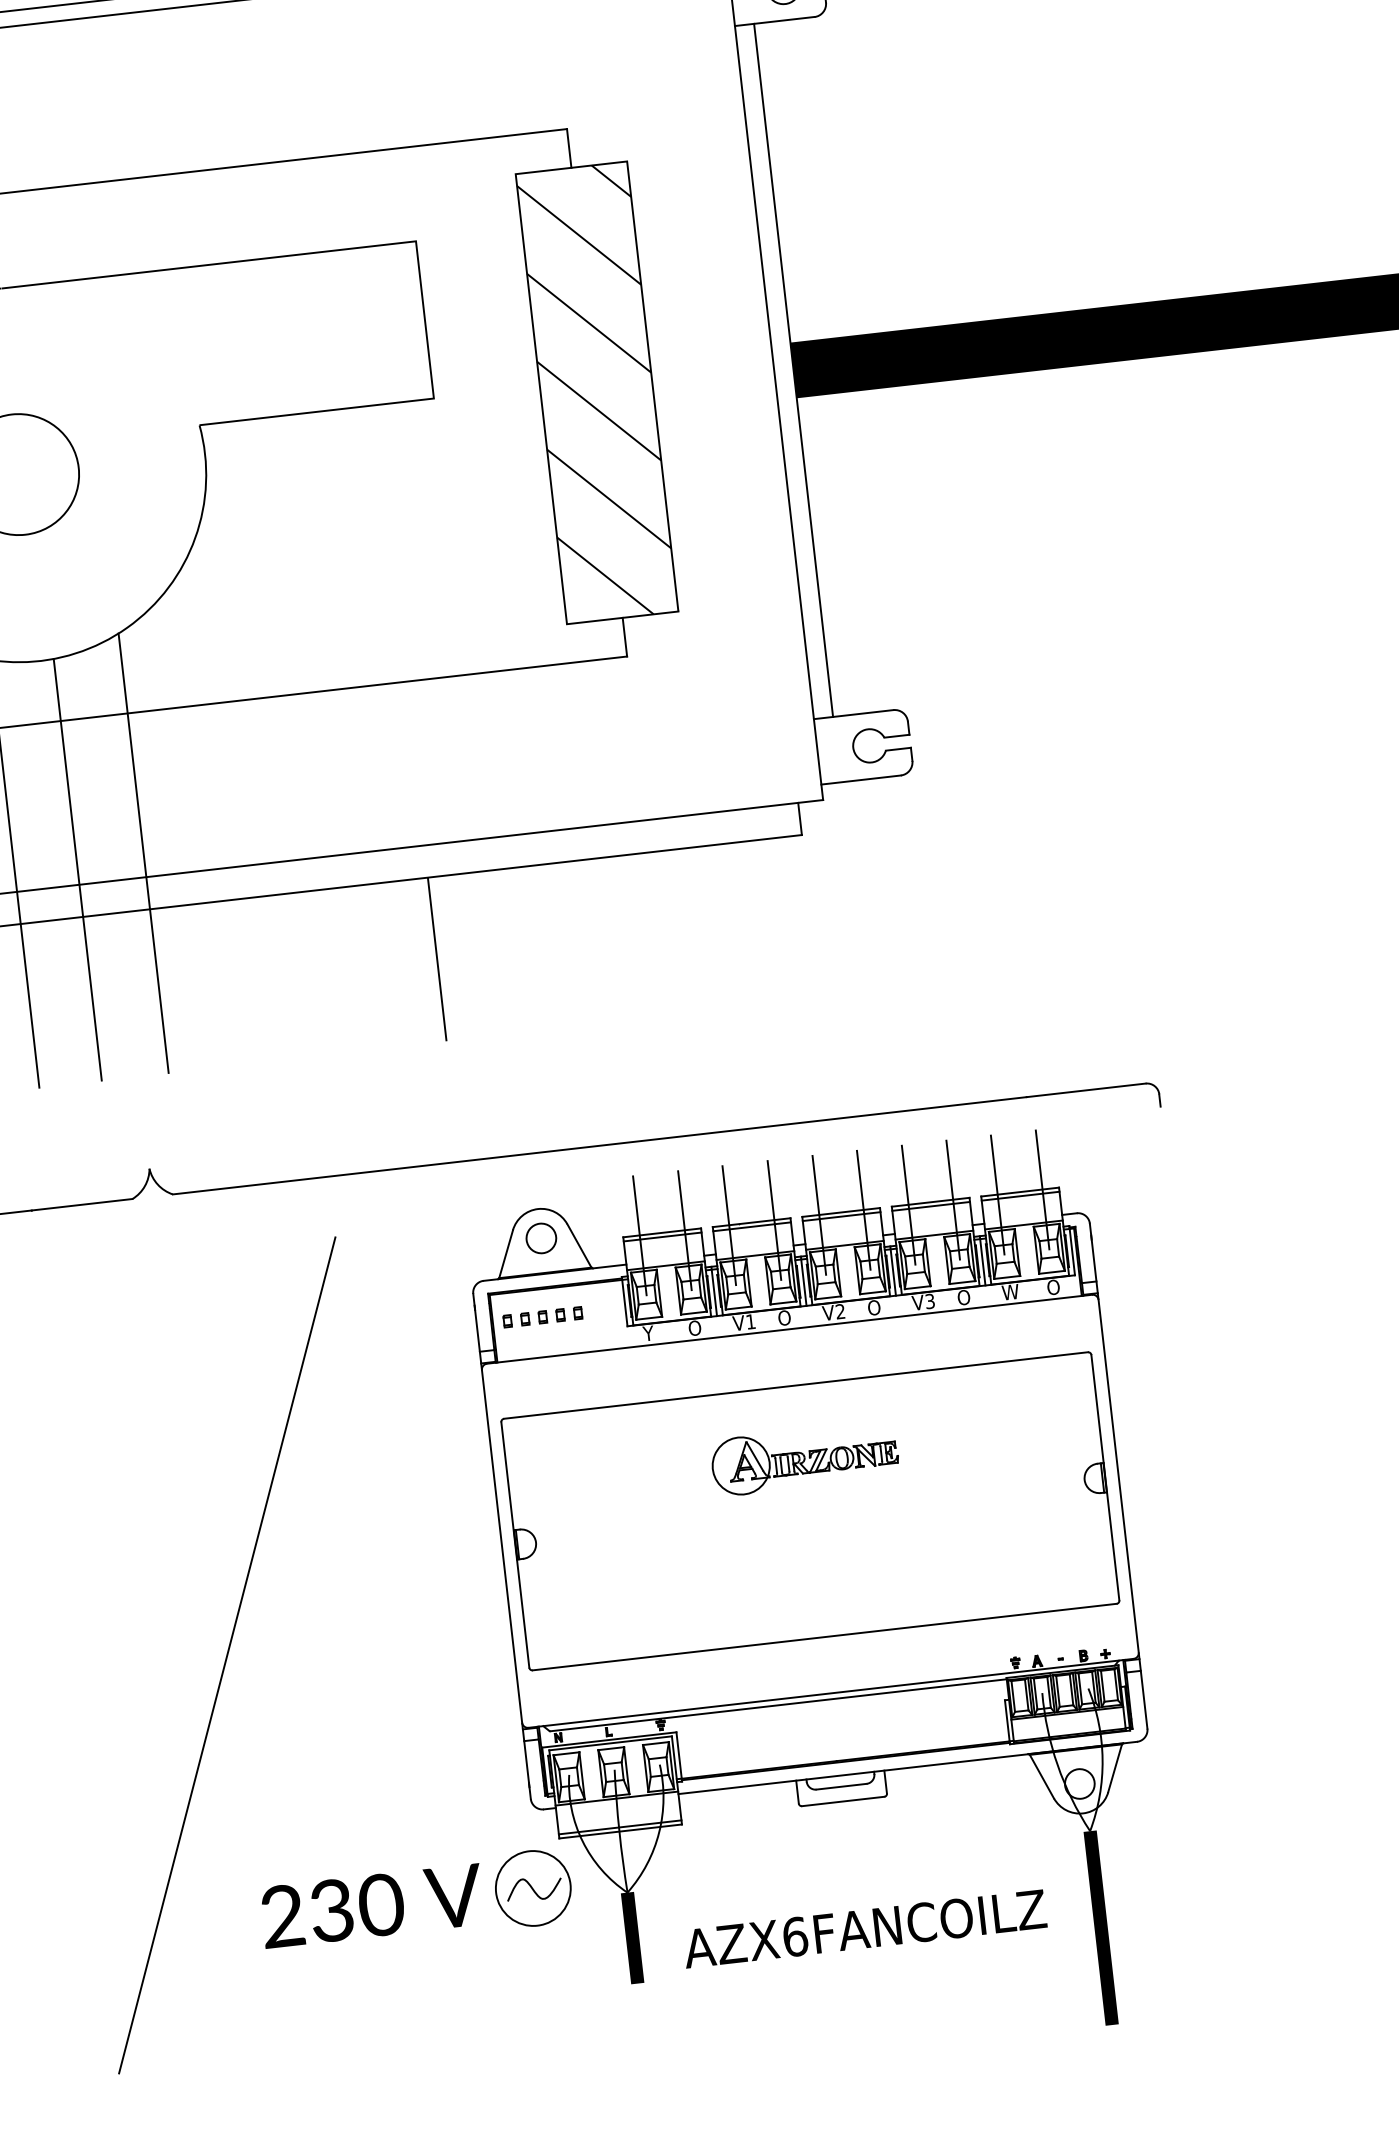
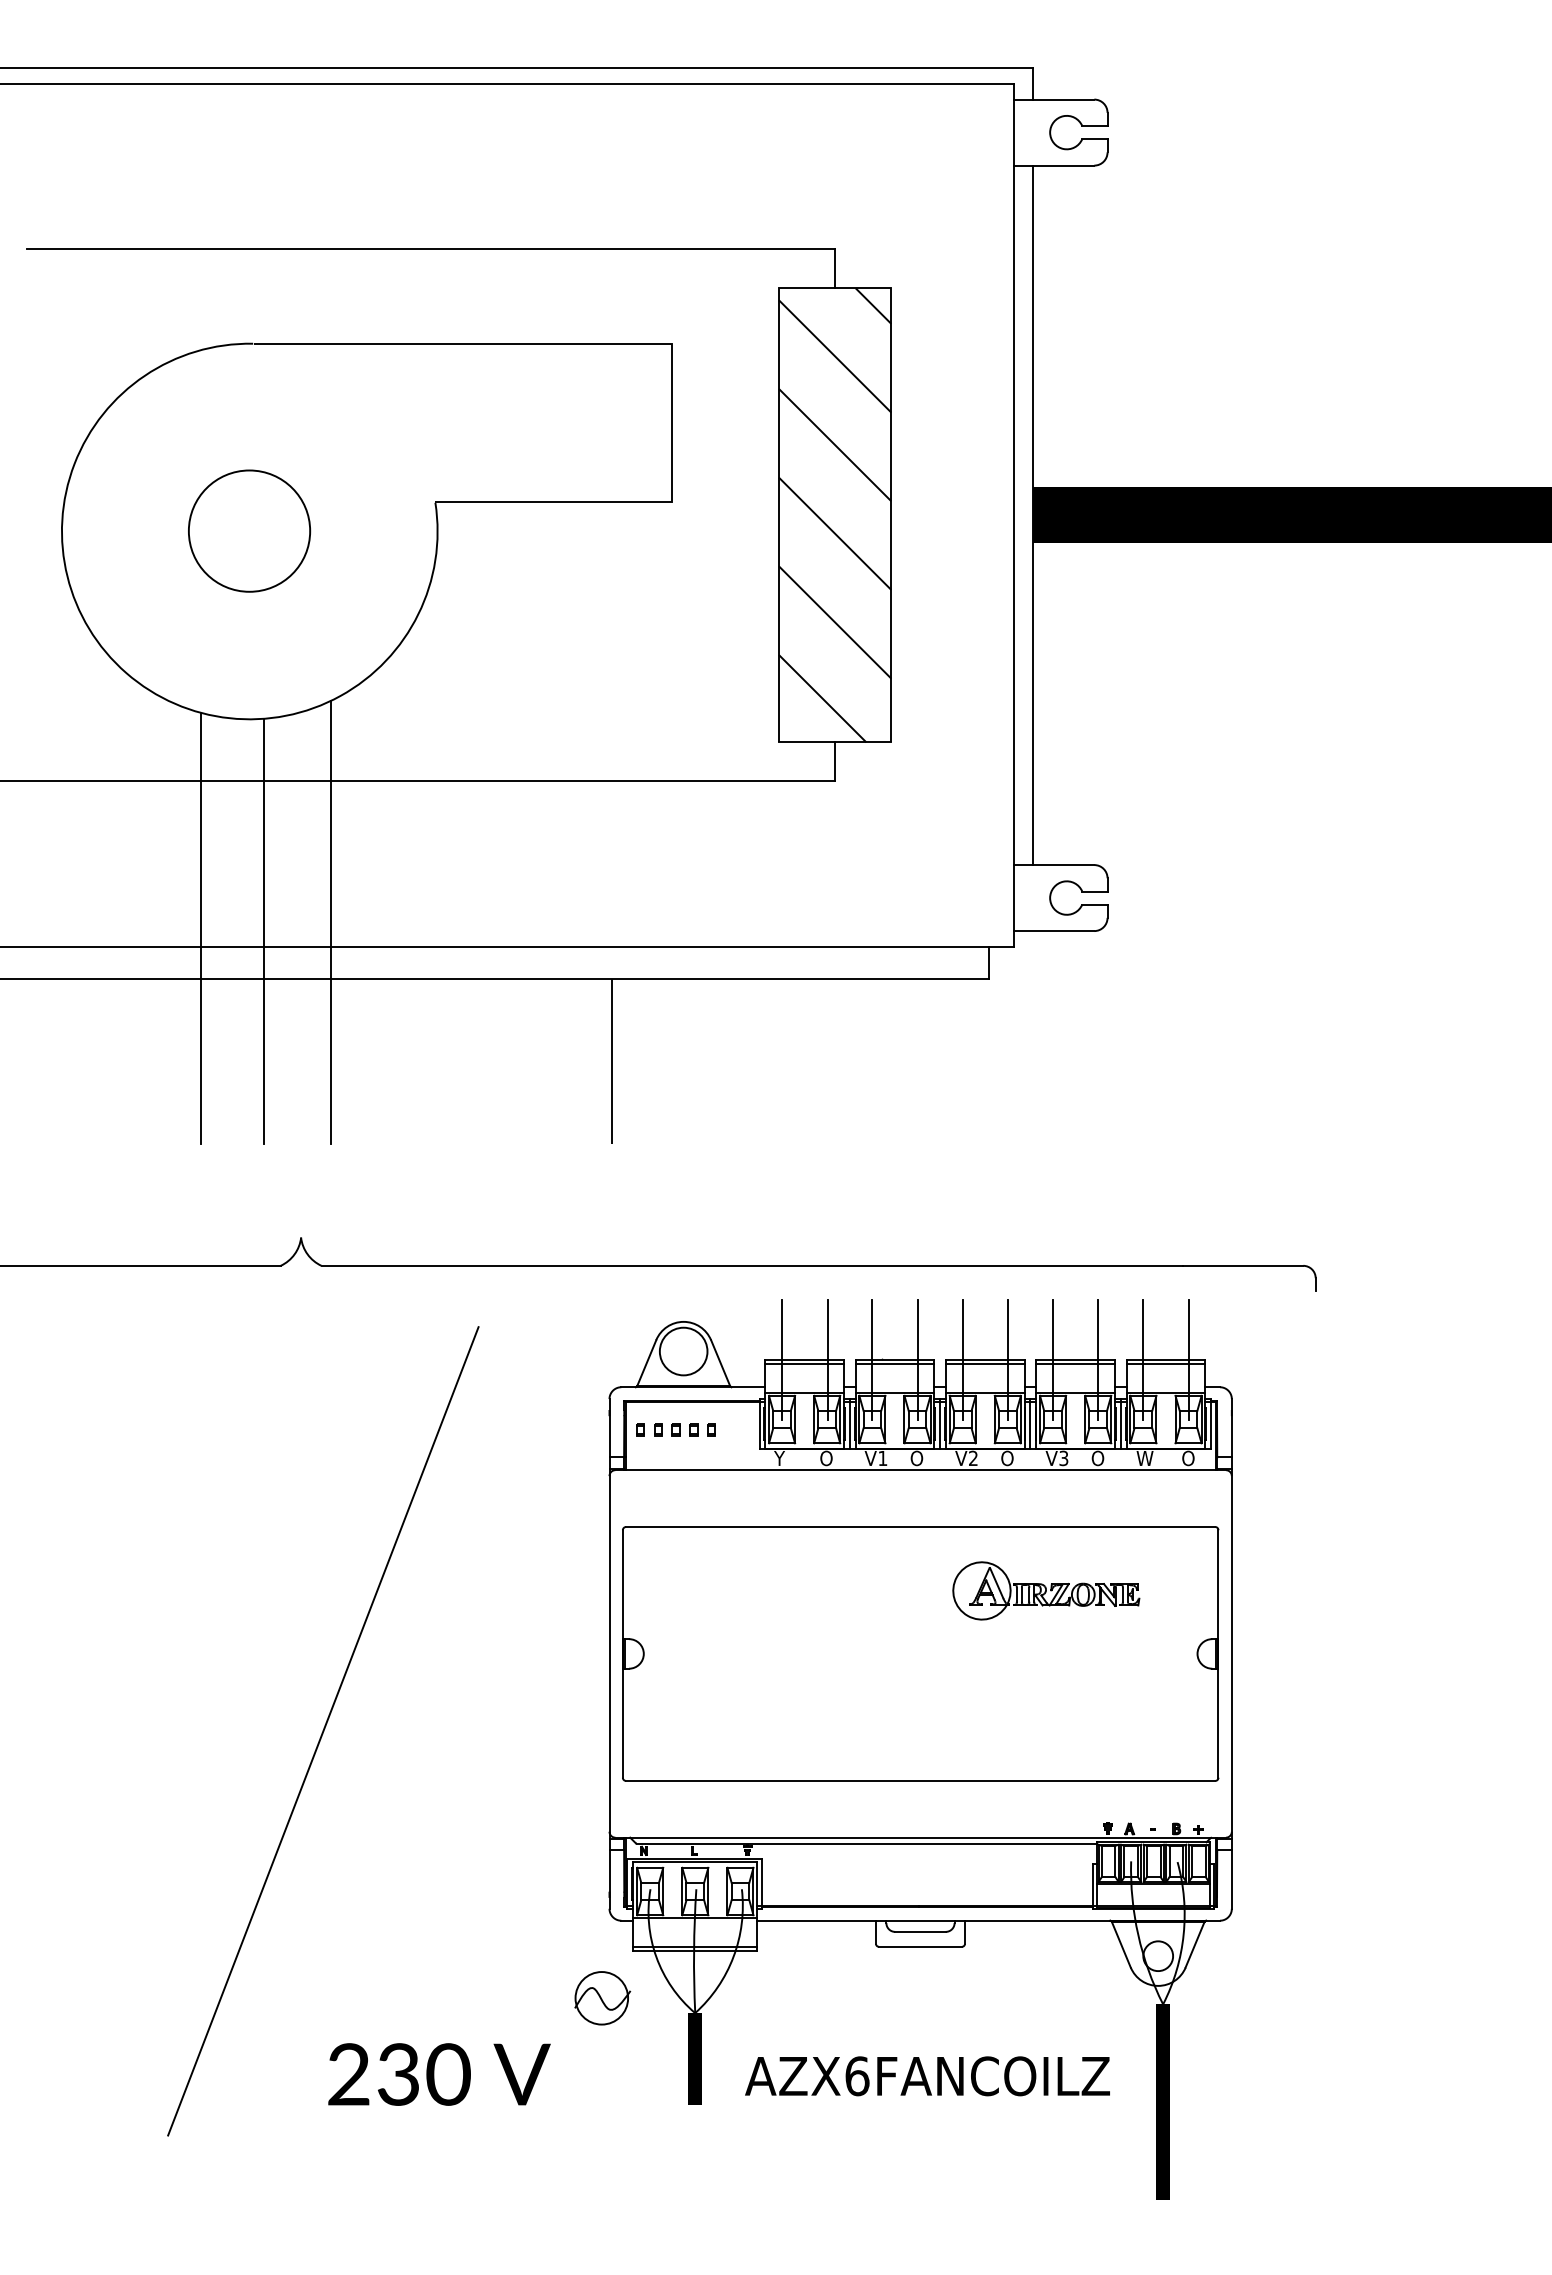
circle: (541, 1238) -> (683, 1351), size x1.6
part: (805, 1458) -> (1046, 1590), moved
circle: (532, 1887) -> (601, 1997), size x0.7
text: (372, 1906) -> (439, 2074), moved

